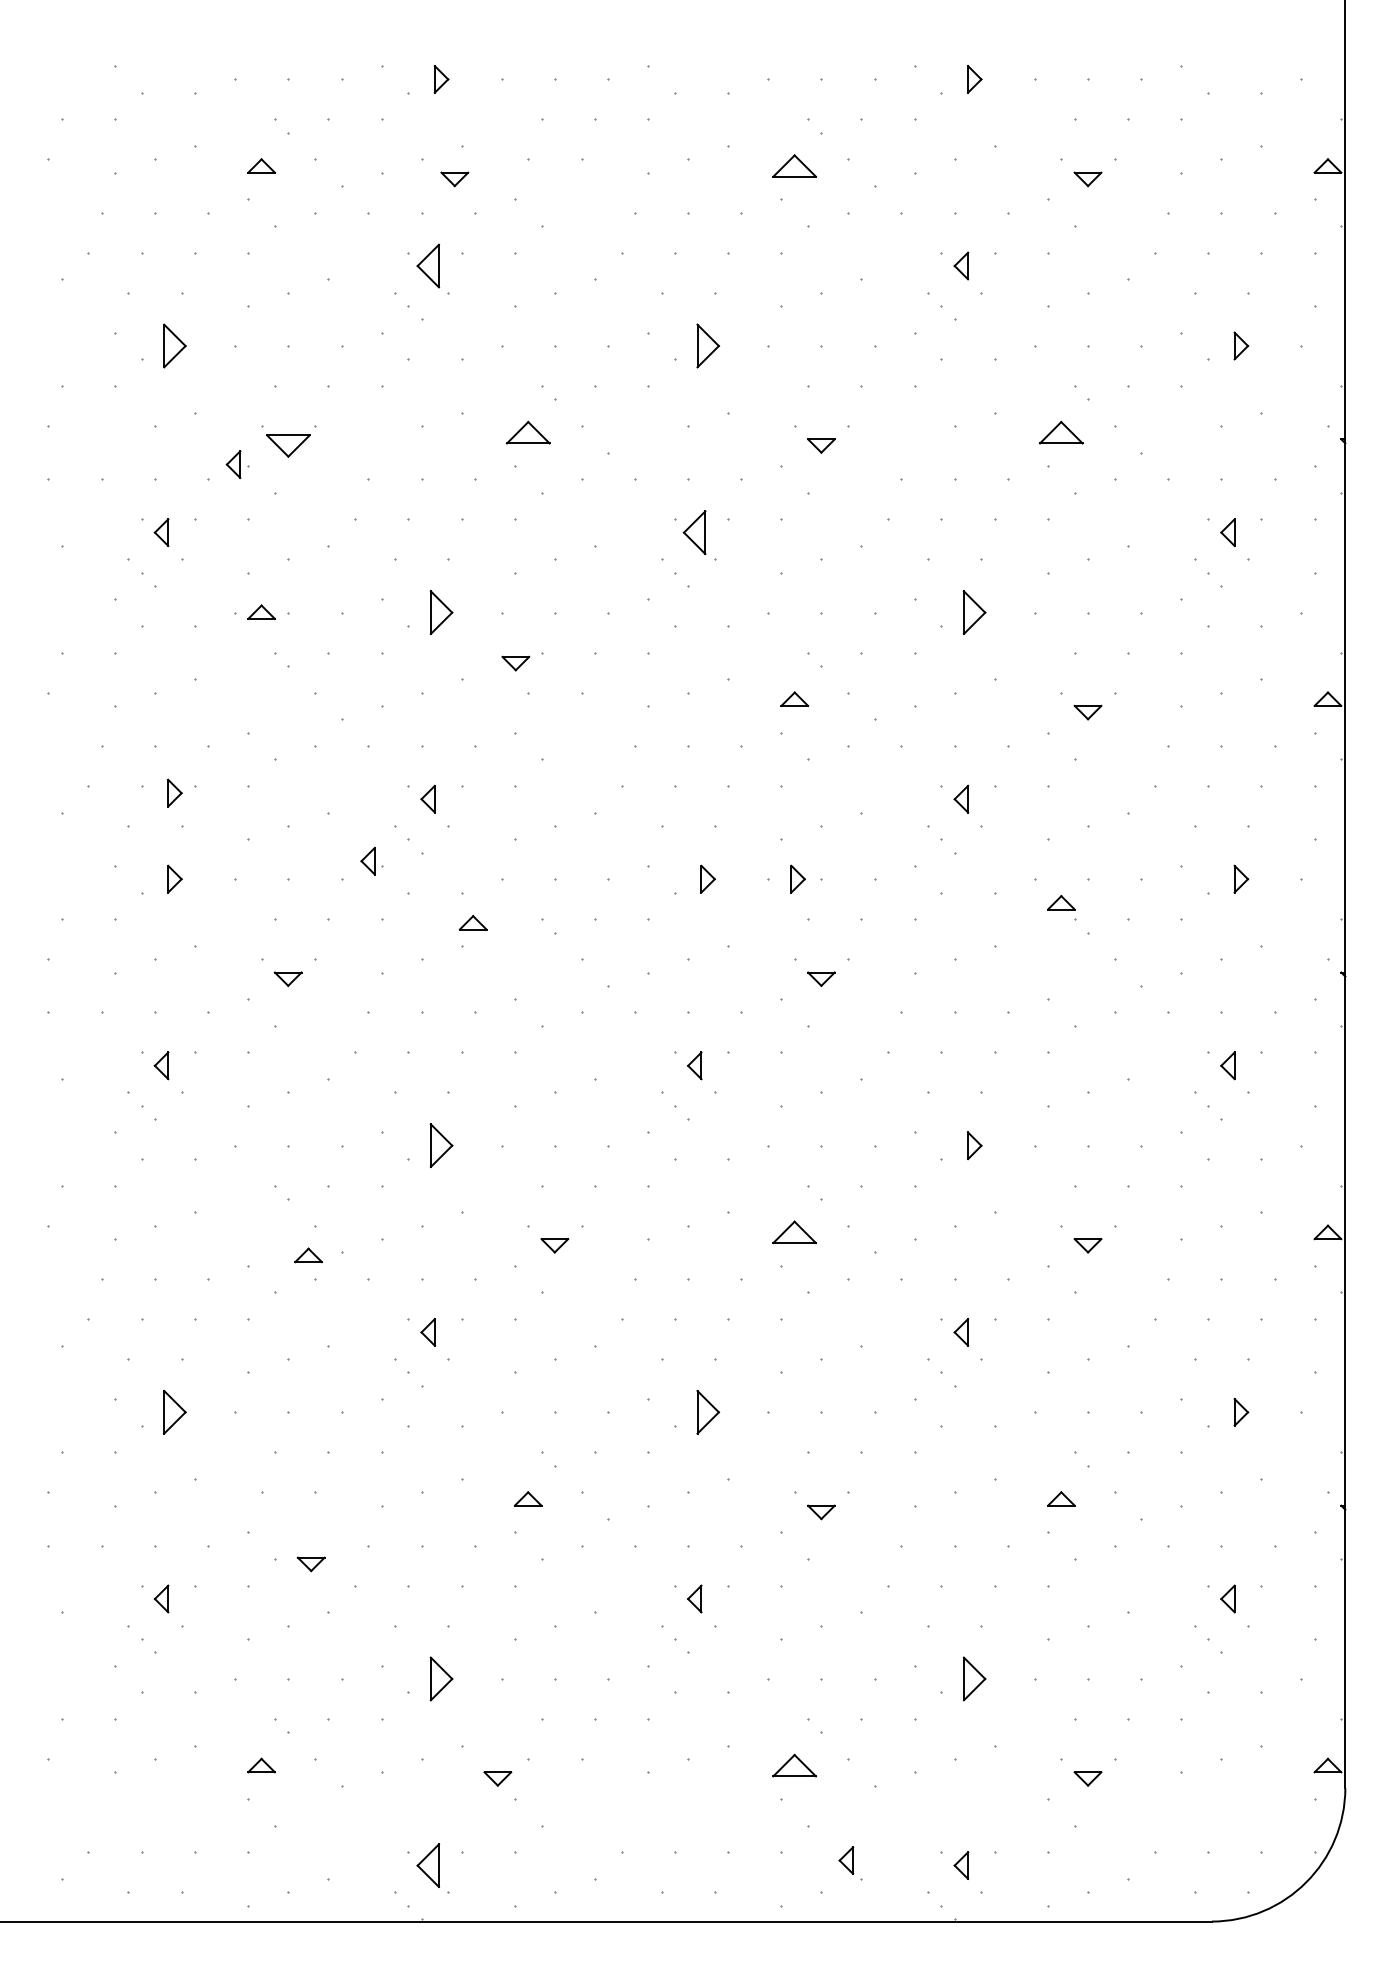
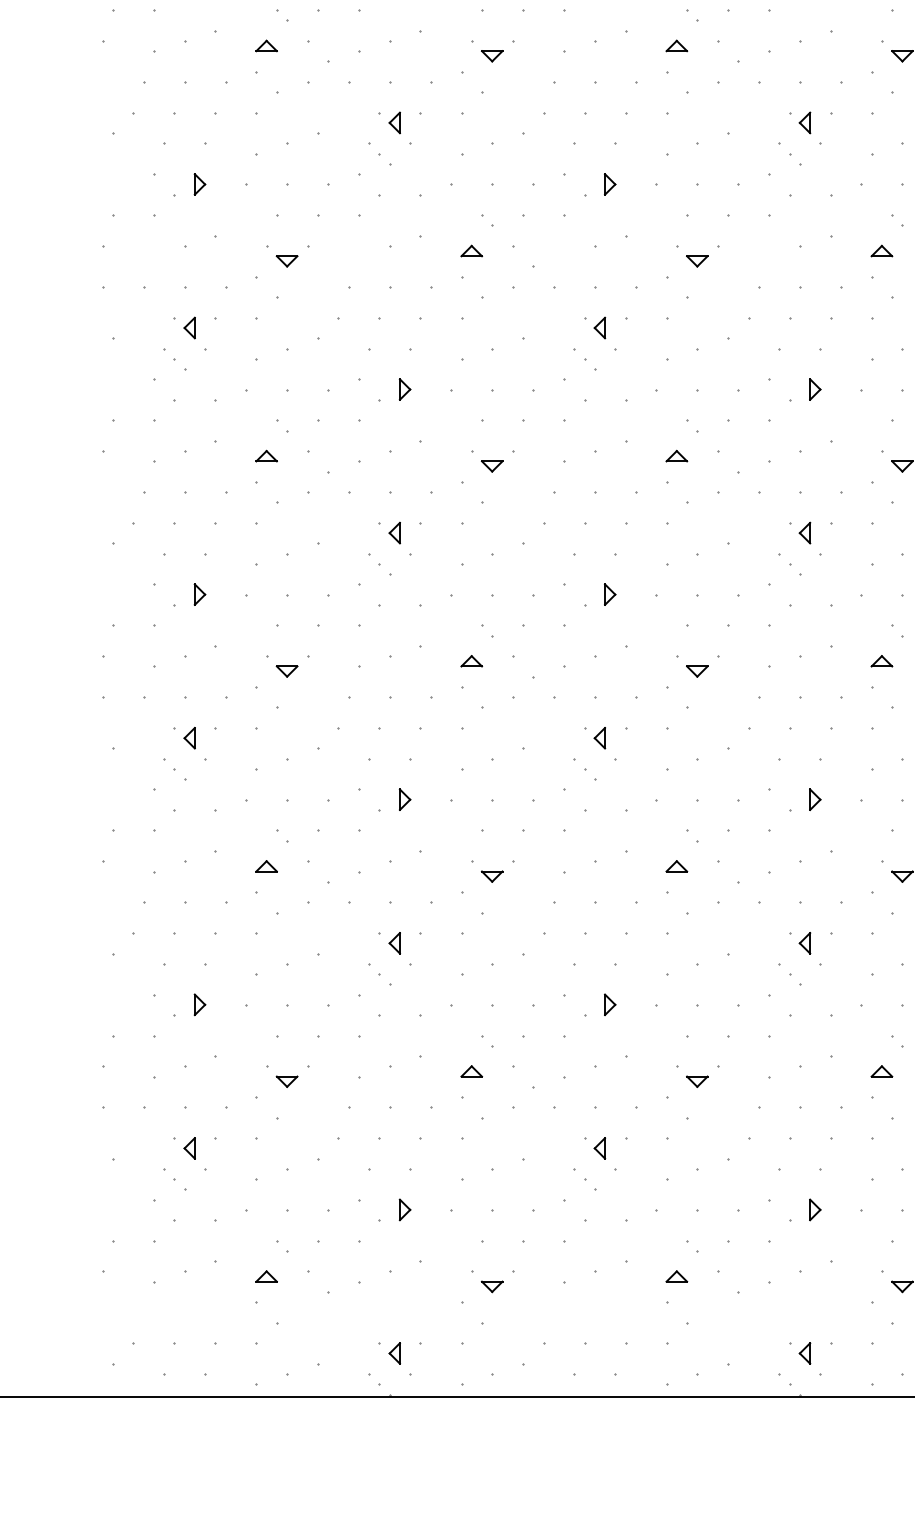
part: (794, 165) -> (676, 45), size x0.62
part: (454, 179) -> (491, 56), moved
part: (427, 265) -> (394, 122), size x0.62
part: (174, 345) -> (199, 184), size x0.62
part: (707, 345) -> (609, 184), size x0.62
part: (527, 432) -> (471, 251), size x0.62
part: (1061, 432) -> (882, 251), size x0.62
part: (287, 445) -> (286, 261), size x0.62
part: (233, 464) -> (245, 275), removed
part: (694, 532) -> (599, 327), size x0.62
part: (261, 611) -> (266, 455), moved
part: (441, 612) -> (405, 389), size x0.62
part: (974, 612) -> (815, 389), size x0.62
part: (515, 663) -> (491, 466), moved
part: (174, 792) -> (199, 527), removed
part: (367, 860) -> (348, 580), removed
part: (797, 878) -> (678, 594), removed
part: (1061, 902) -> (882, 661), moved
part: (472, 922) -> (471, 661), moved
part: (441, 1145) -> (405, 799), size x0.62
part: (794, 1232) -> (676, 866), size x0.62
part: (308, 1255) -> (266, 866), moved
part: (174, 1412) -> (199, 1004), size x0.62
part: (707, 1412) -> (609, 1004), size x0.62
part: (310, 1564) -> (286, 1081), moved
part: (441, 1678) -> (405, 1209), size x0.62
part: (974, 1678) -> (815, 1209), size x0.62
part: (794, 1765) -> (676, 1276), size x0.62
part: (497, 1778) -> (491, 1286), moved
part: (846, 1860) -> (716, 1349), removed
part: (427, 1865) -> (394, 1353), size x0.62

